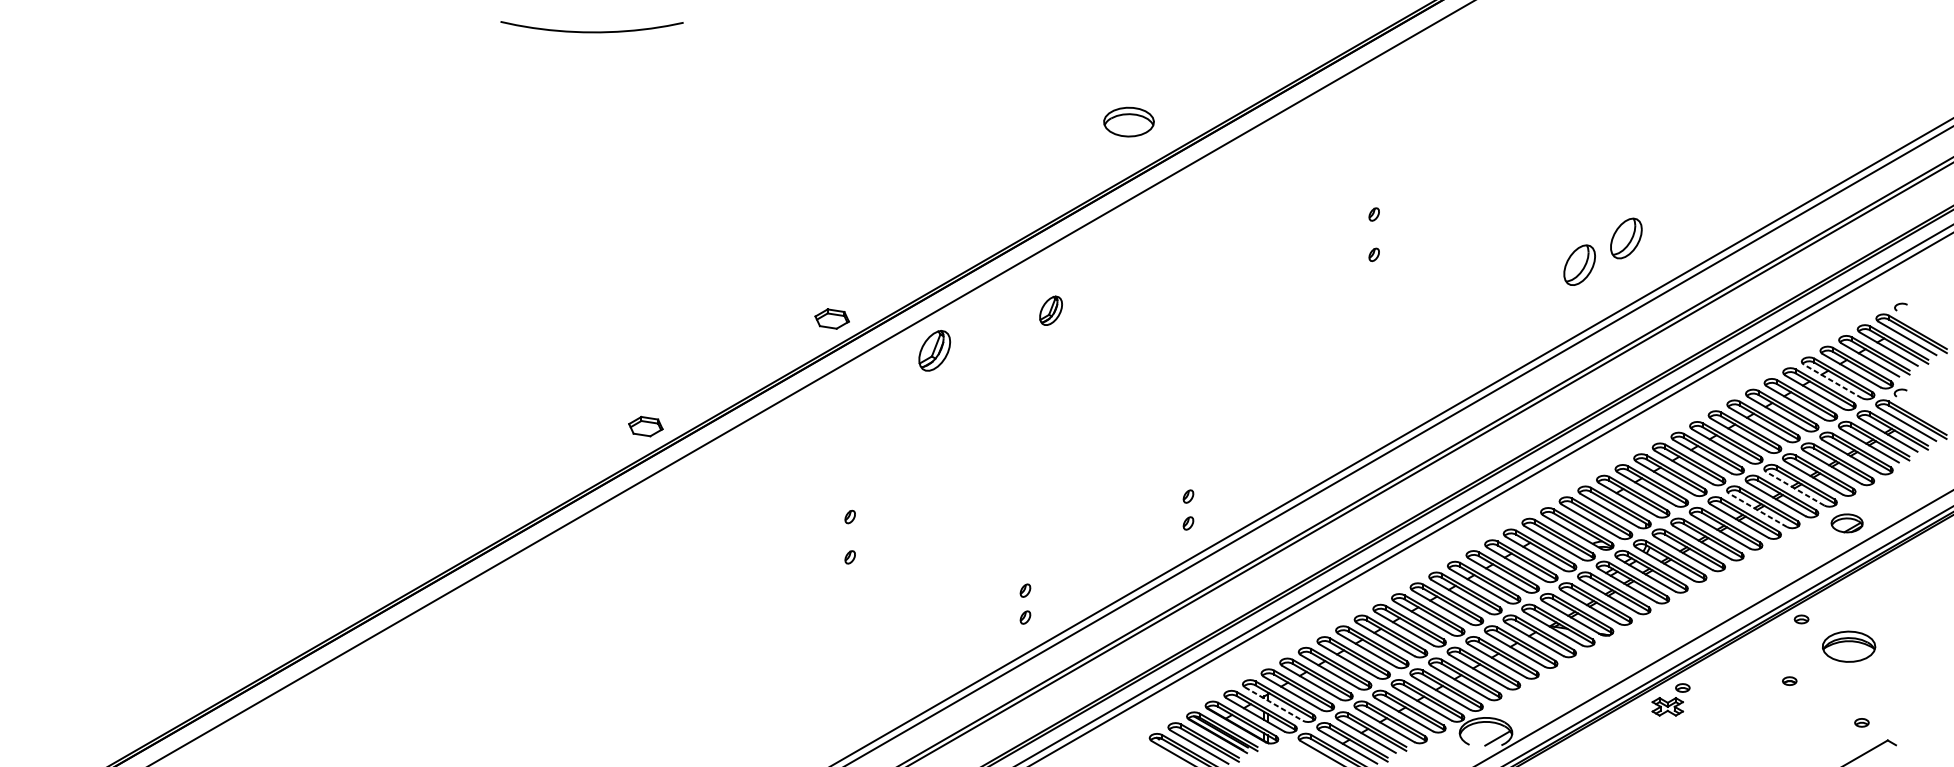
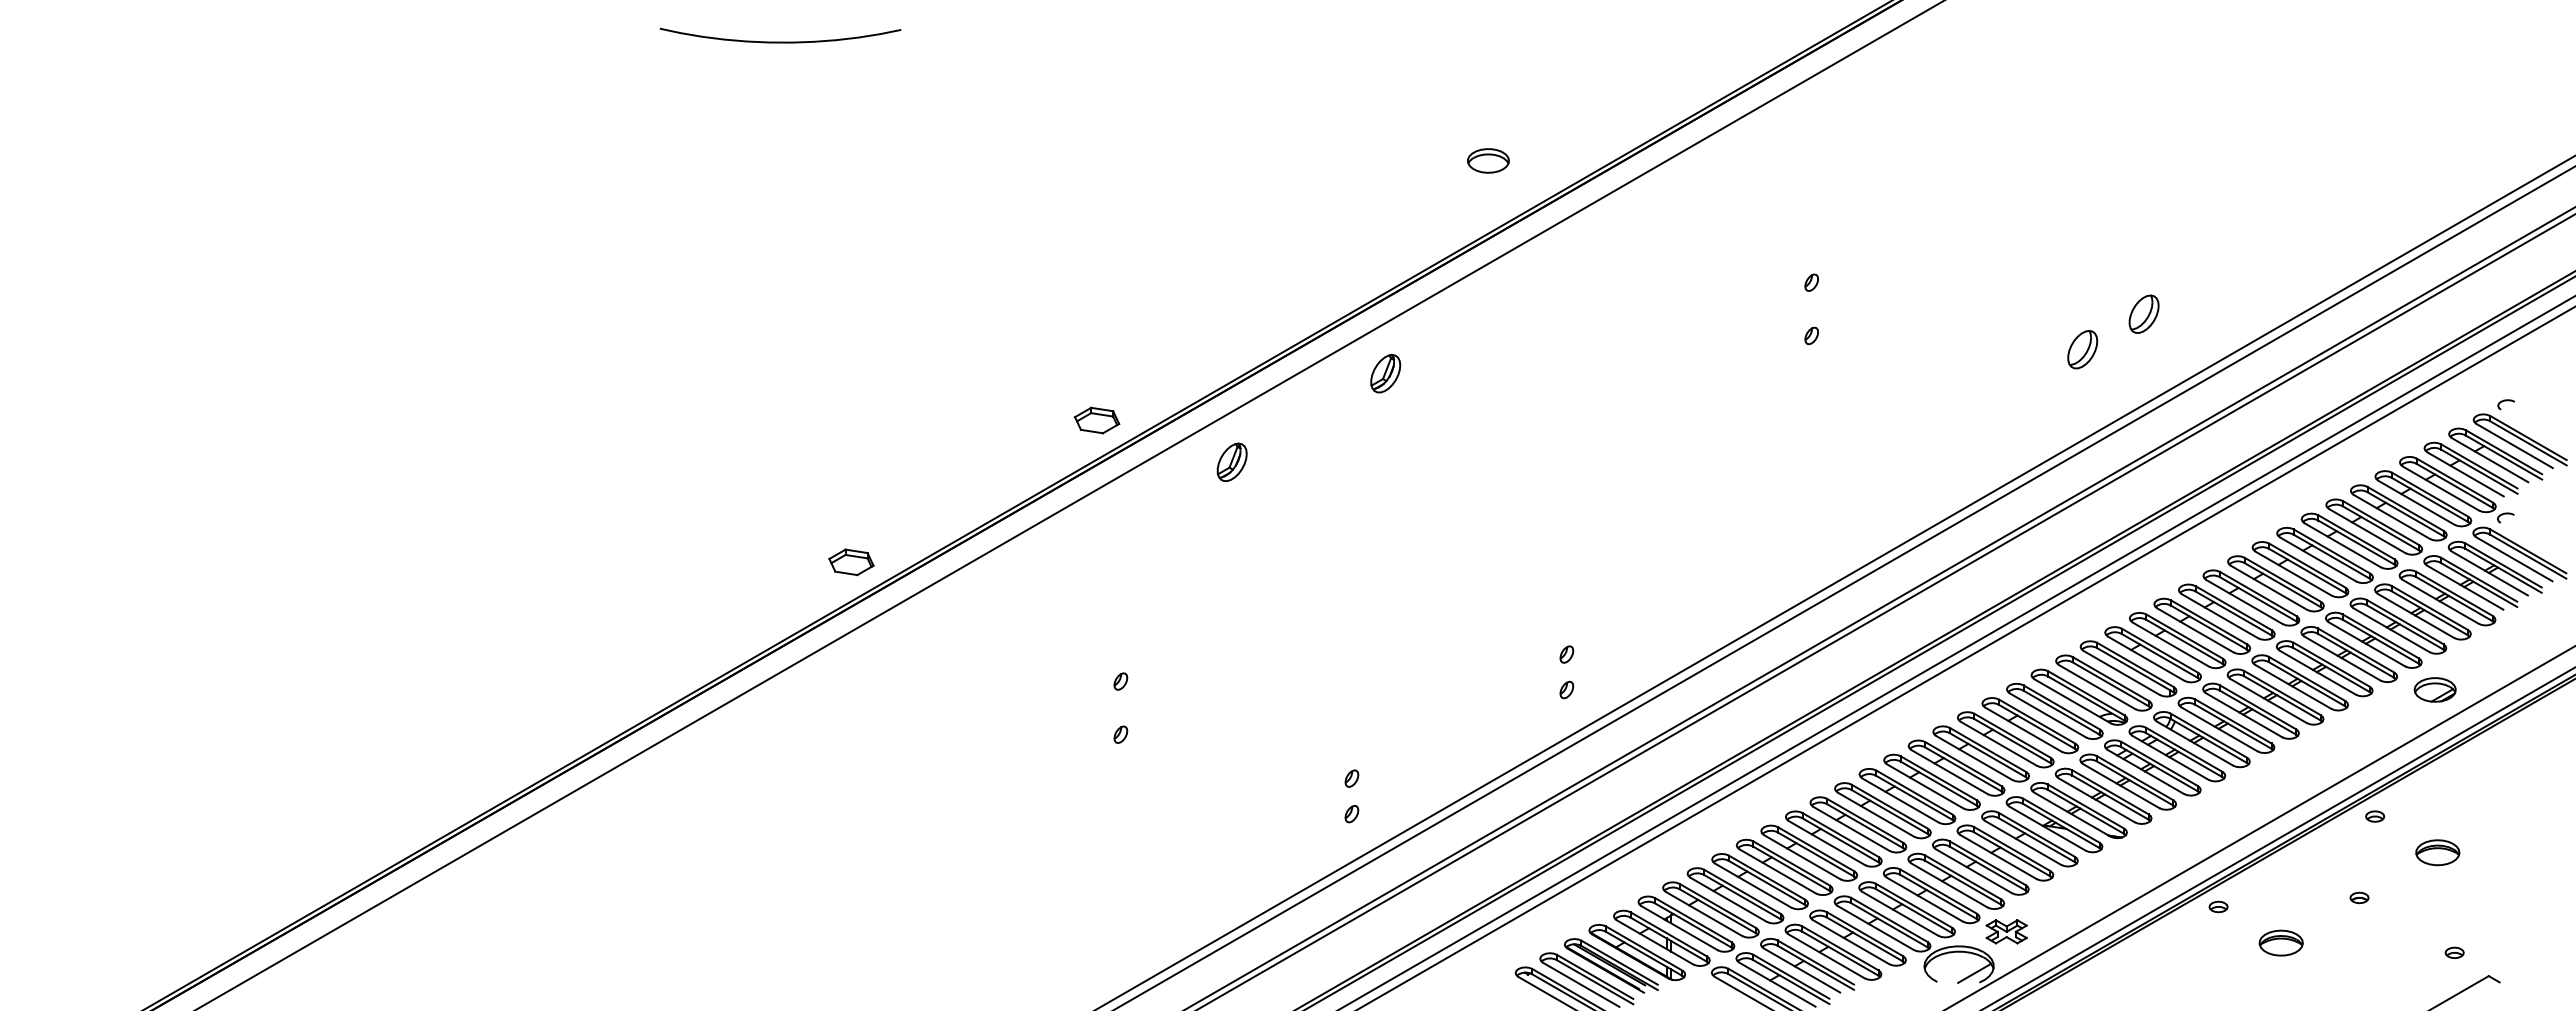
part: (1129, 121) -> (1488, 160), size x0.62
part: (1625, 237) -> (2143, 313), size x0.71
part: (1579, 265) -> (2082, 349), size x0.71
part: (1050, 310) -> (1385, 373), moved
part: (934, 350) -> (1231, 461), size x0.71
line: (1832, 381) -> (2416, 502), dashed -> solid
line: (1795, 488) -> (2366, 644), dashed -> solid
line: (1757, 510) -> (2317, 672), dashed -> solid
part: (1848, 646) -> (2437, 852), size x0.62
line: (1273, 704) -> (1679, 928), dashed -> solid
part: (1667, 706) -> (2006, 931), moved
part: (1729, 714) -> (2280, 942), added

